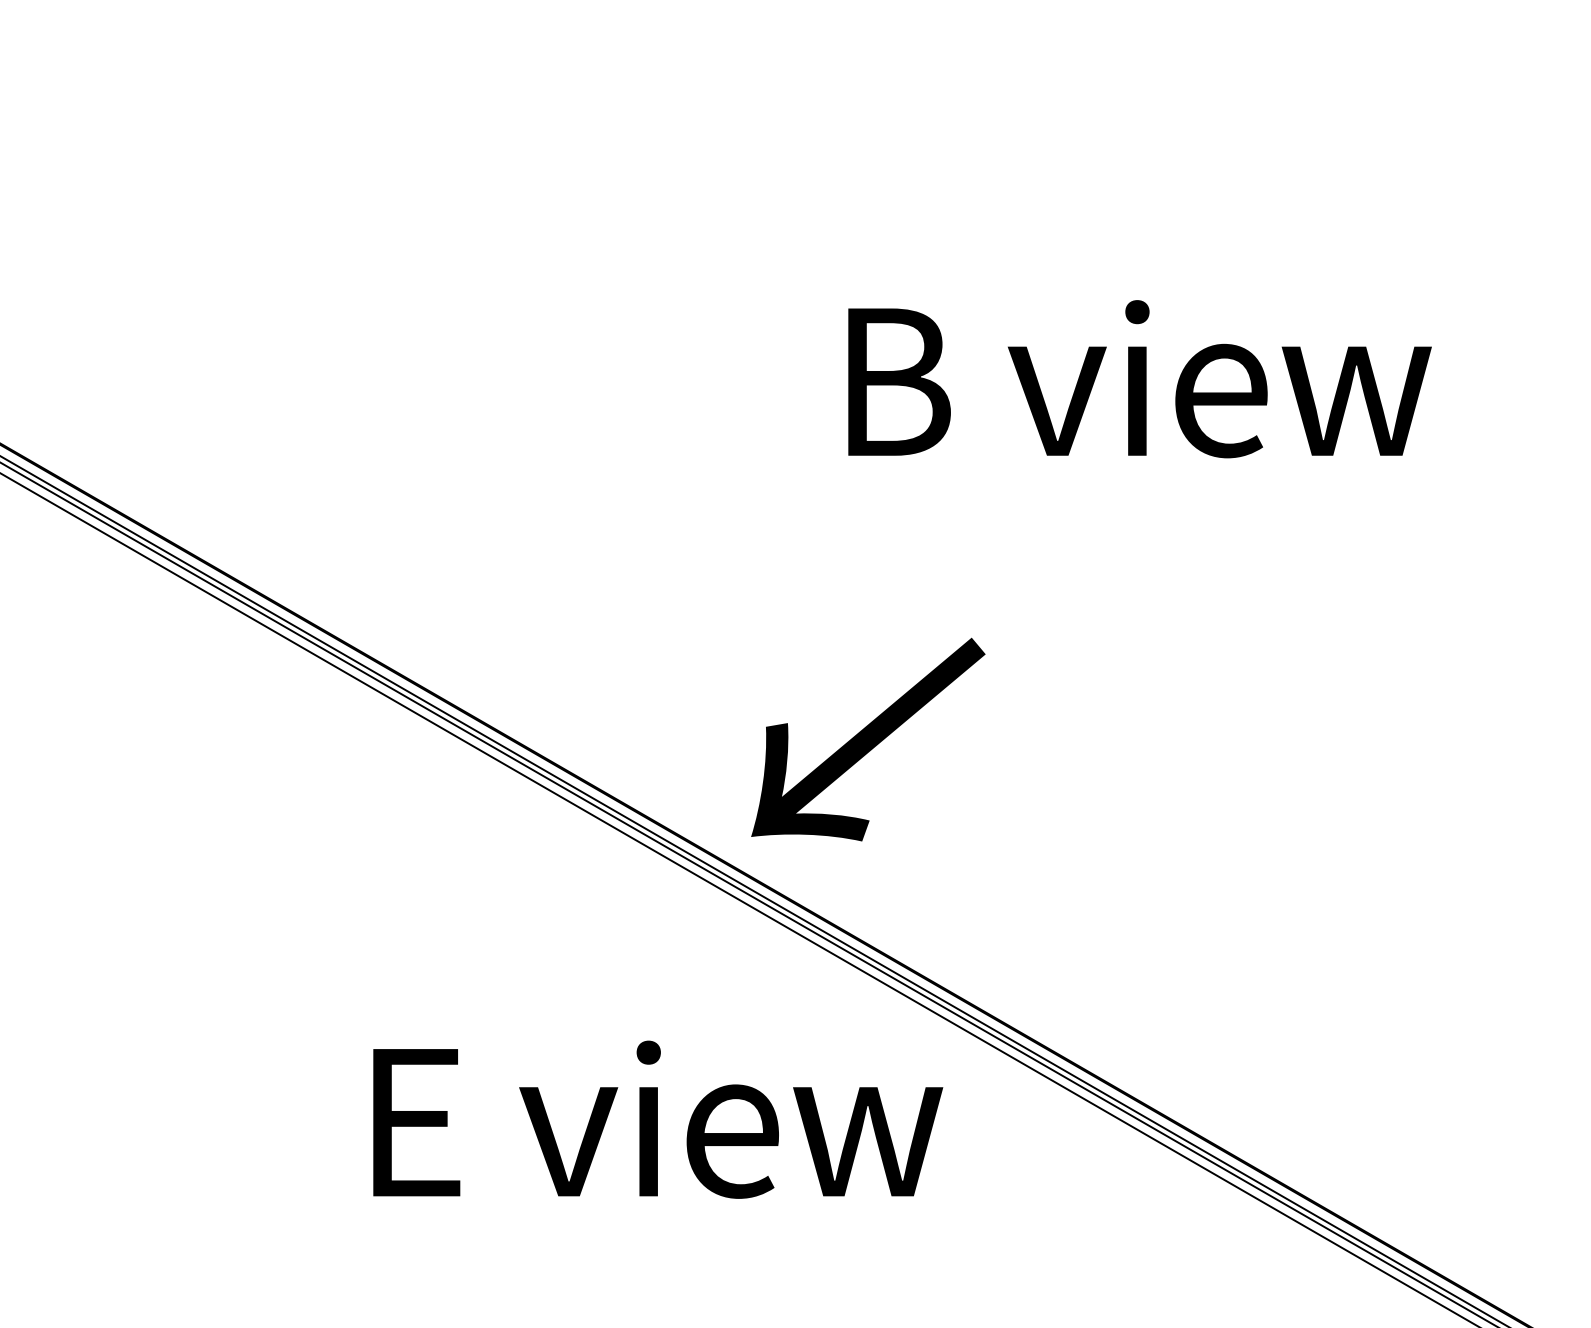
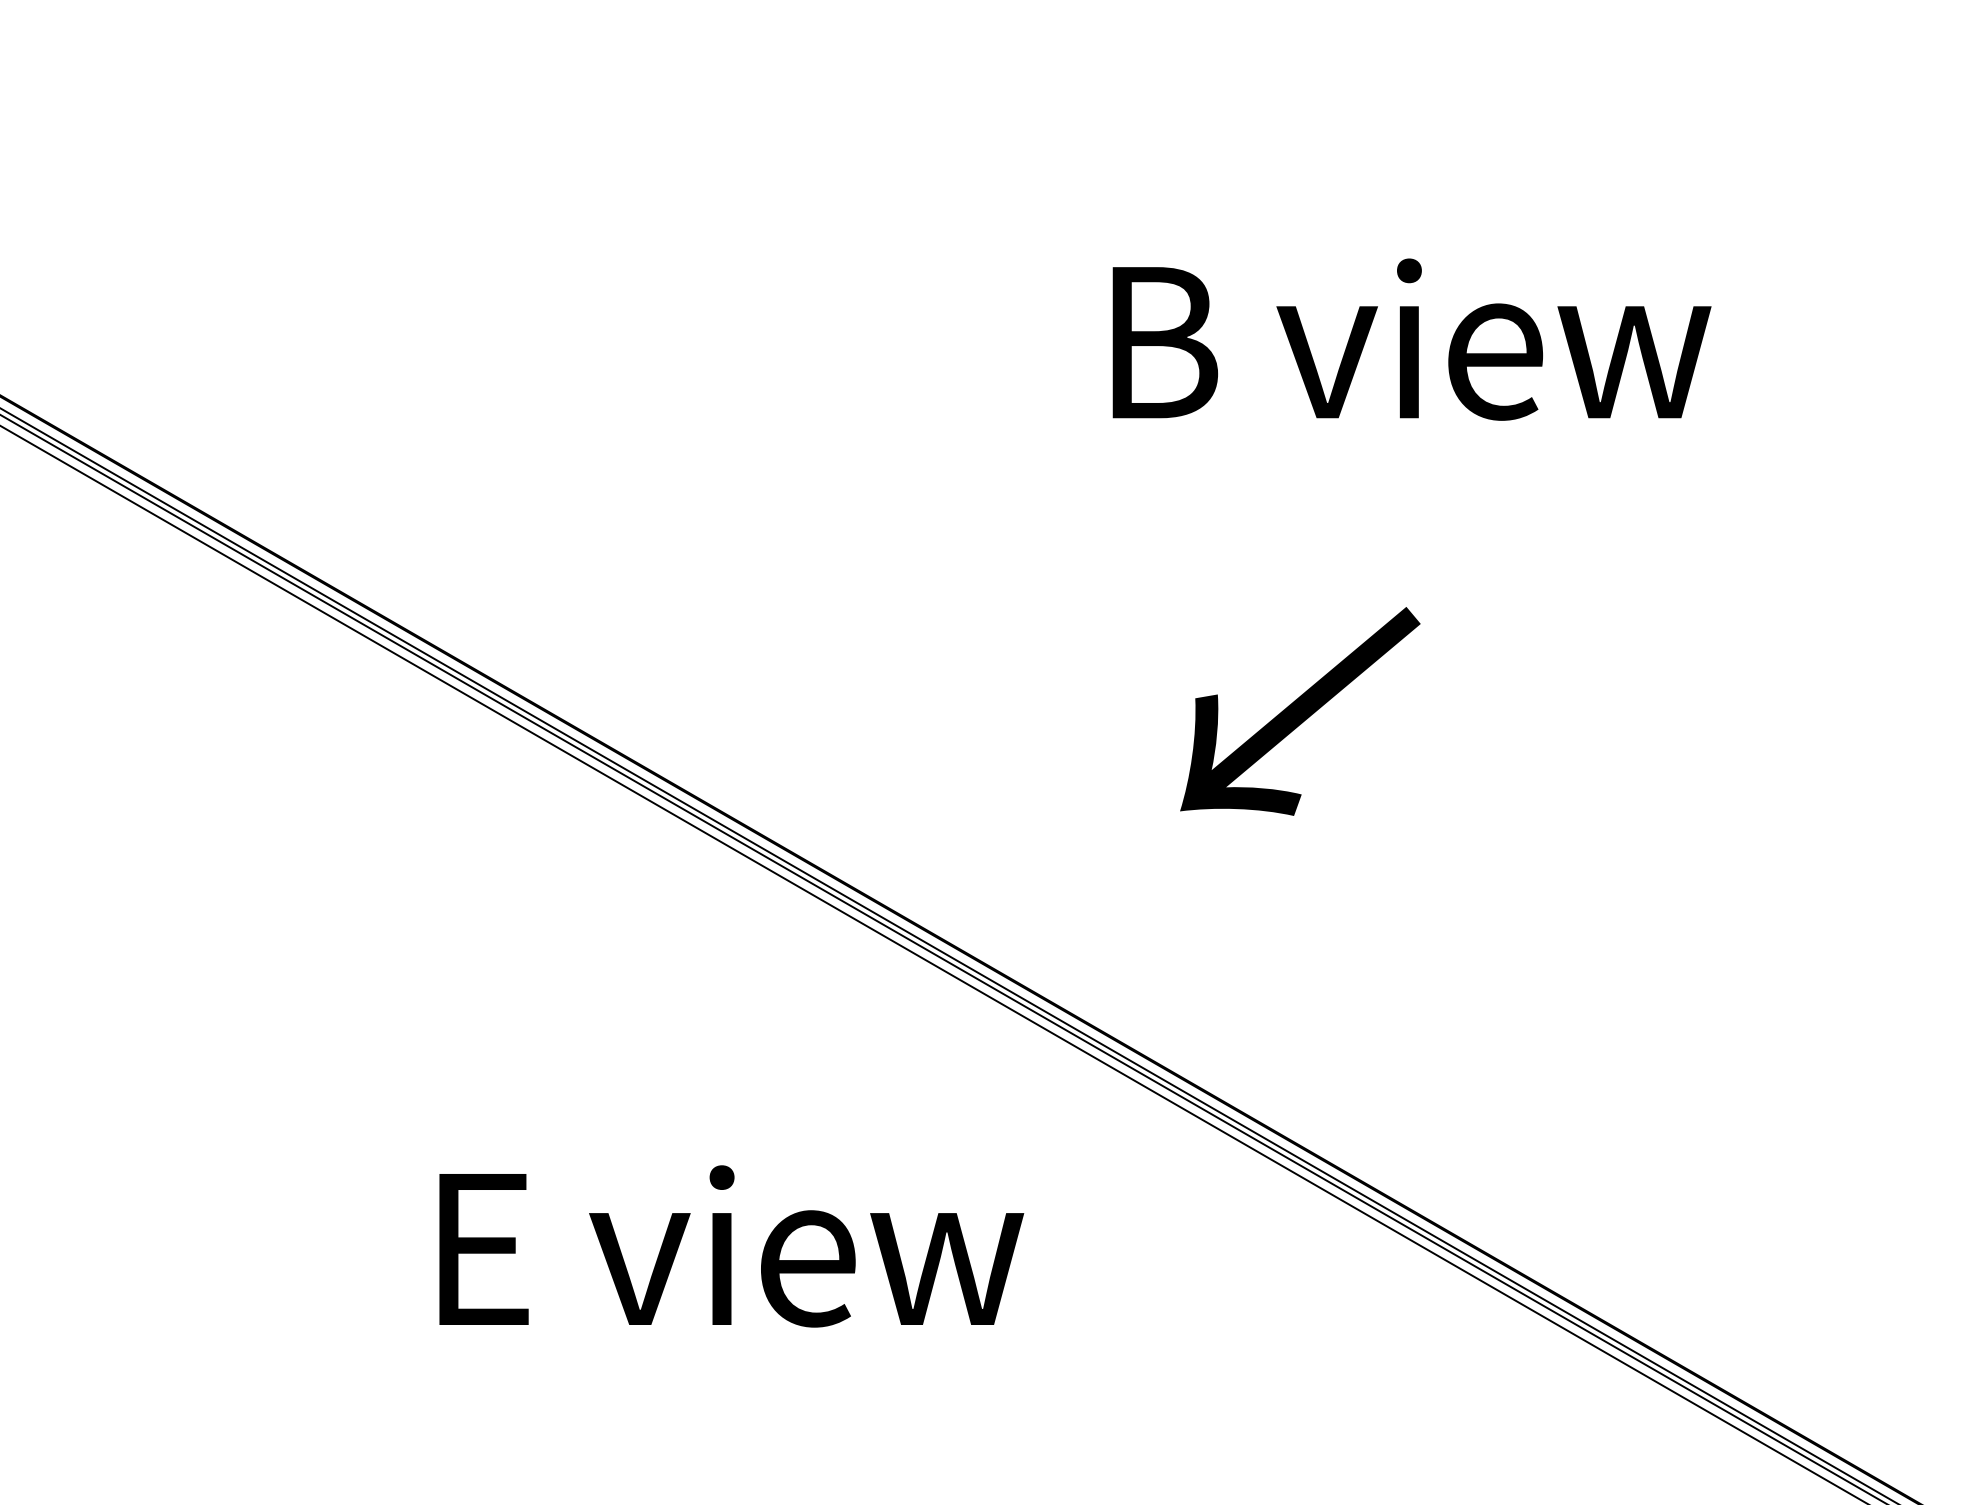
text: (1139, 379) -> (1411, 339), moved
text: (868, 739) -> (1300, 711), moved
text: (657, 1119) -> (731, 1246), moved

